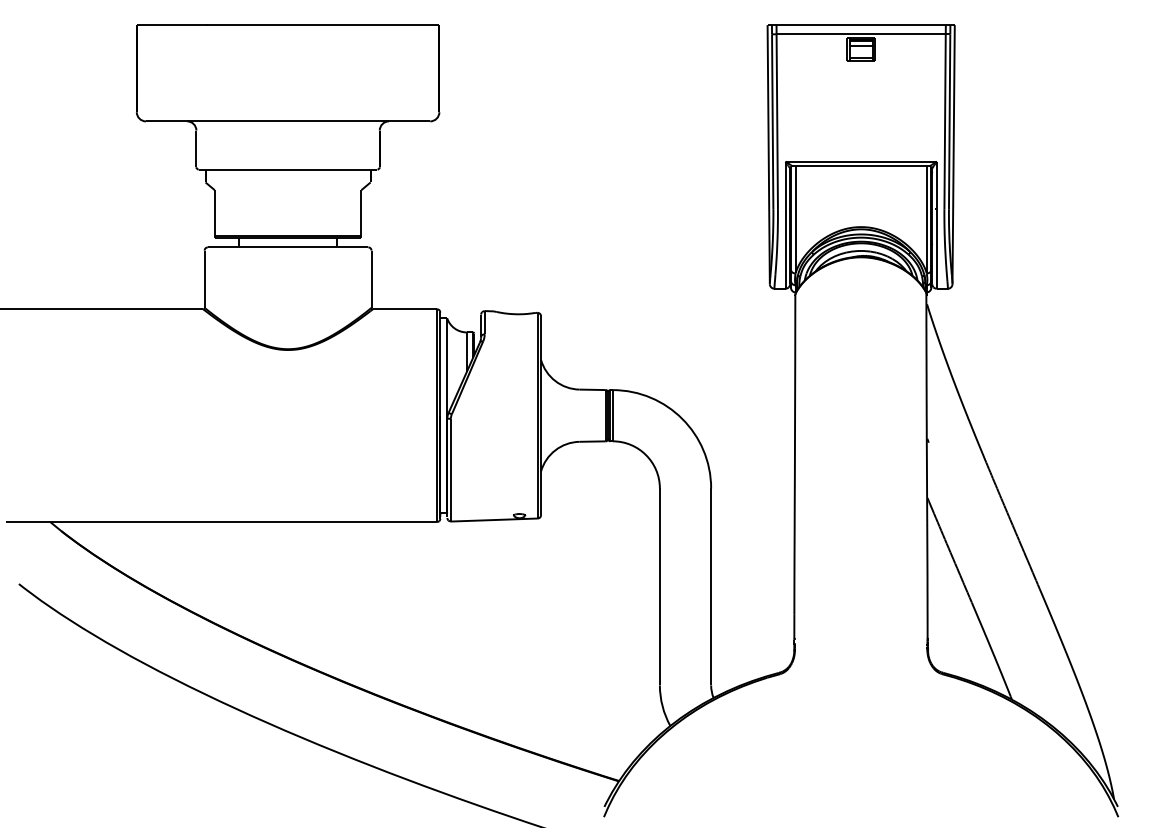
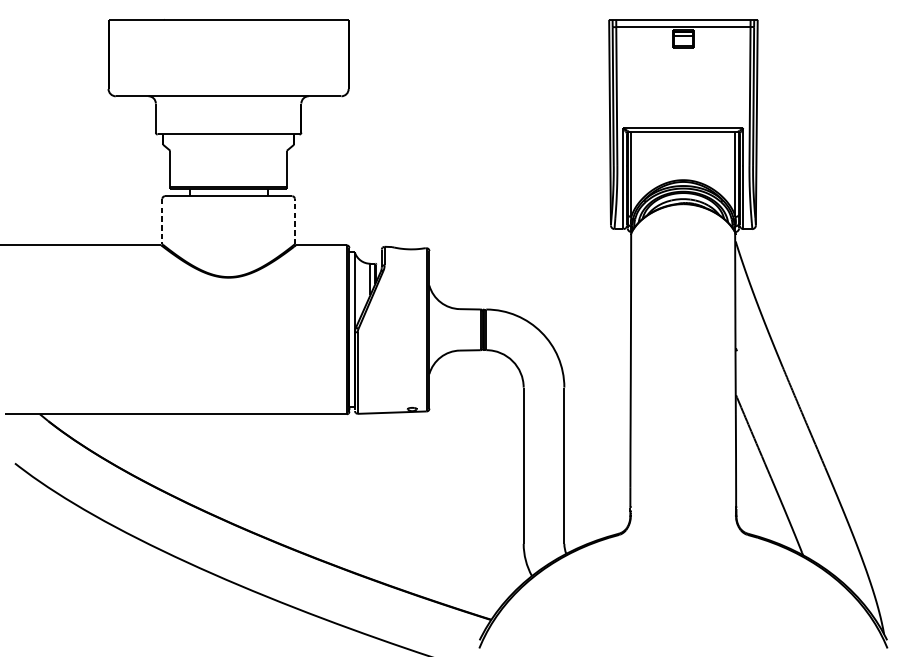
line: (204, 279) -> (162, 221), solid -> dashed
line: (371, 279) -> (294, 221), solid -> dashed

